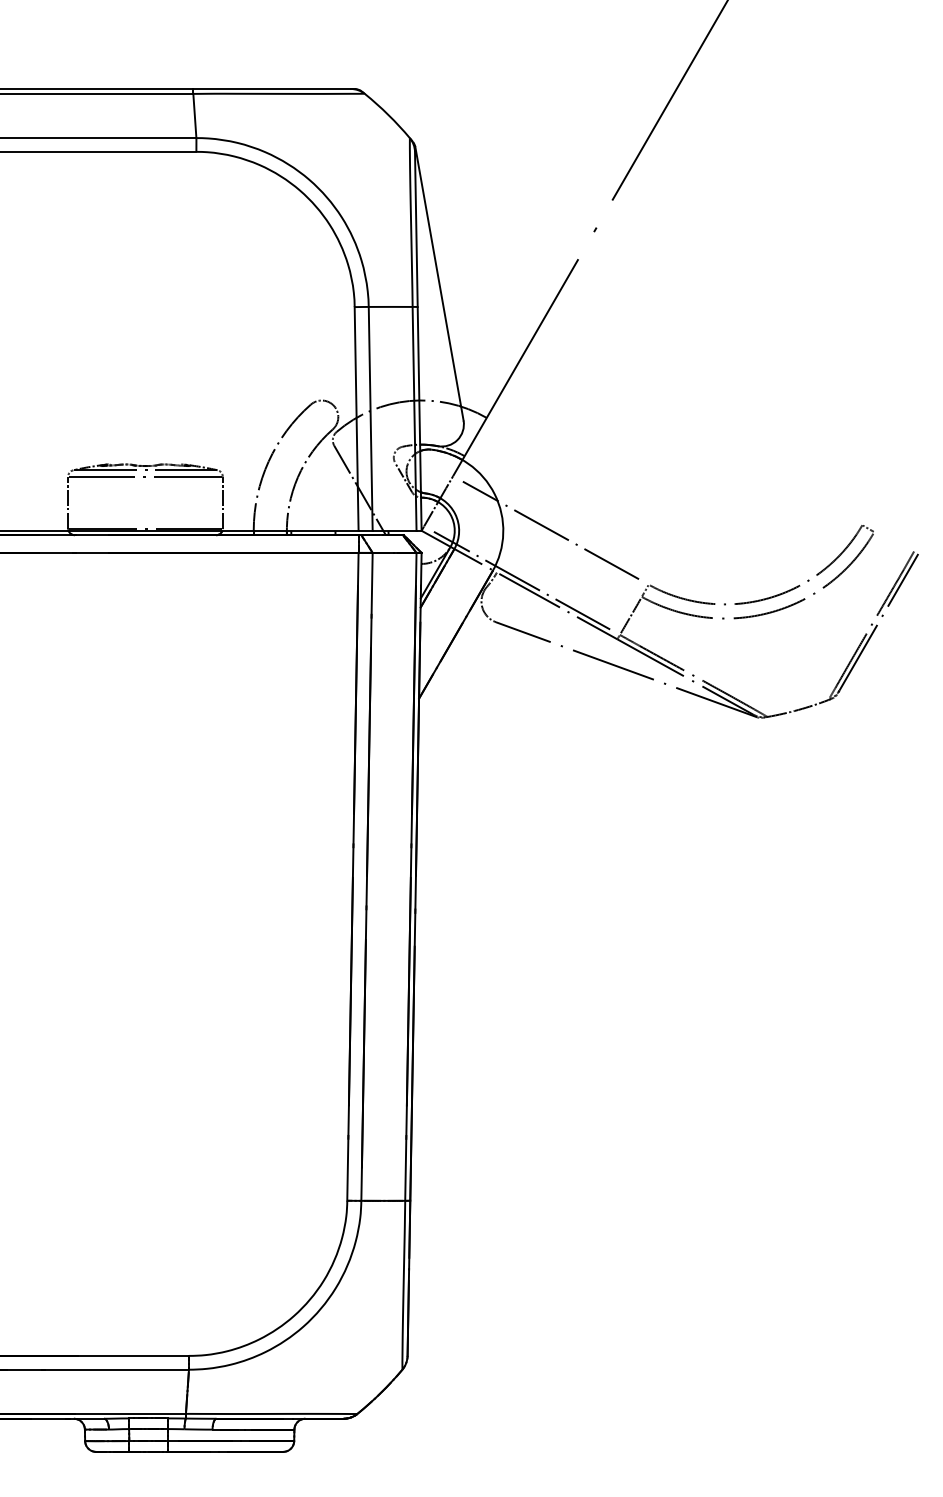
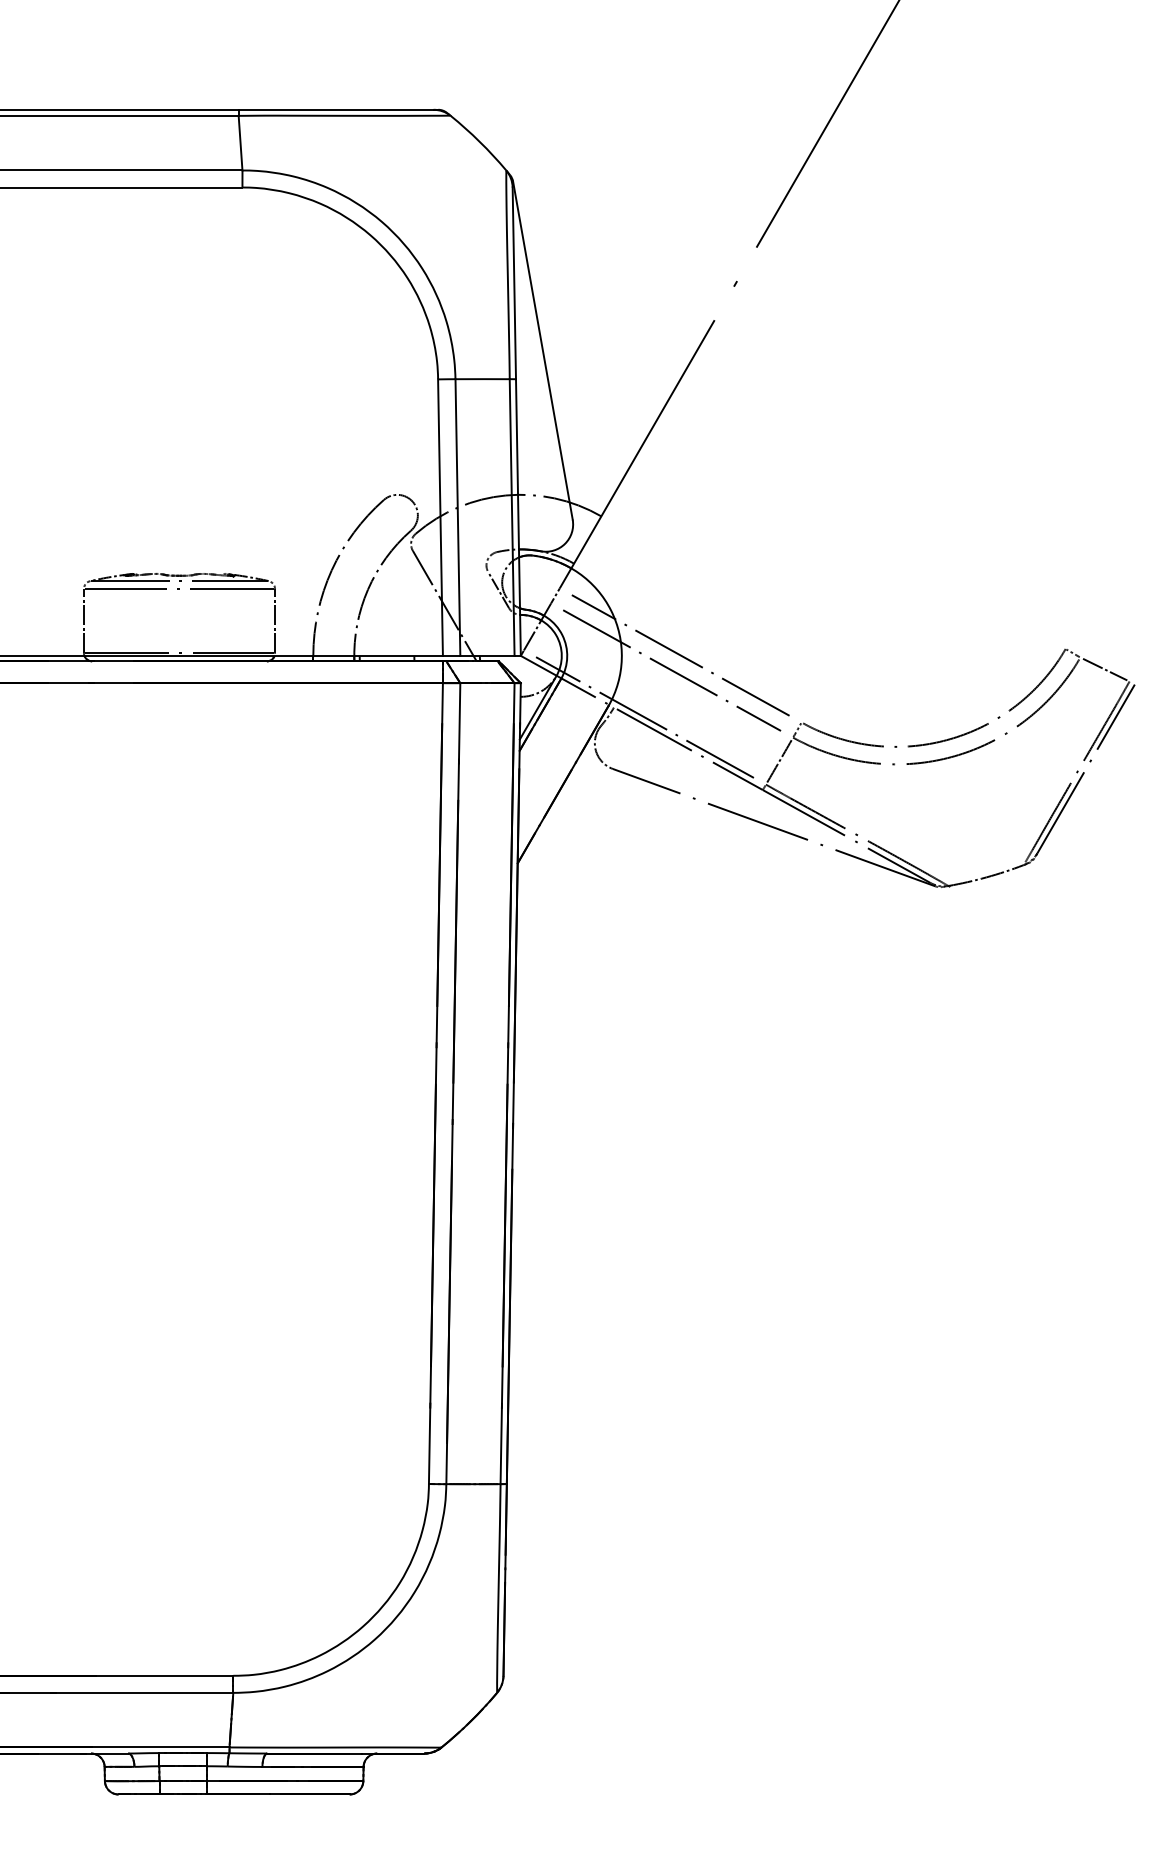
line: (894, 541) -> (1105, 669), added
line: (544, 542) -> (672, 670), added

